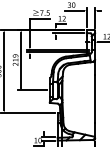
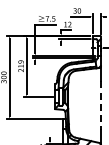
line: (95, 99) -> (101, 105), solid -> dashed

